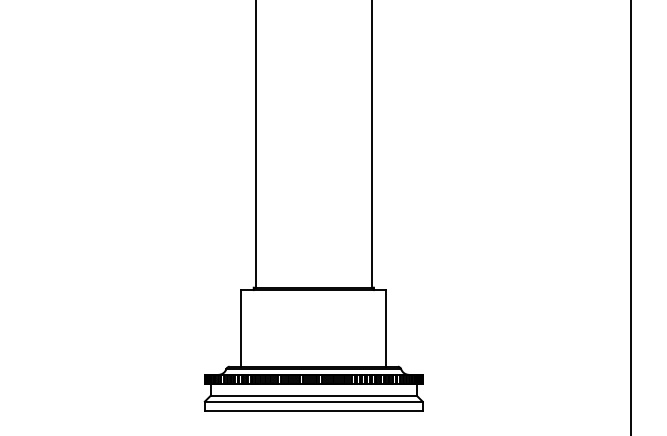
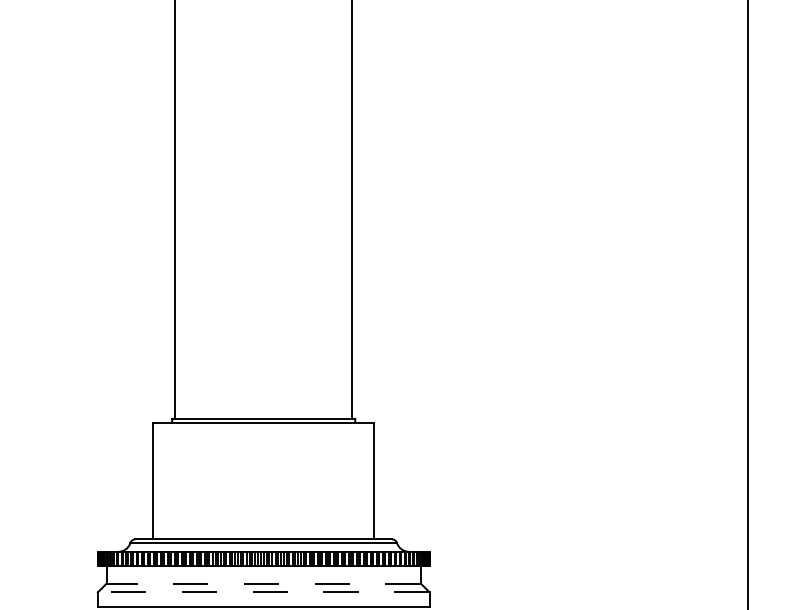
line: (313, 395) -> (263, 583), solid -> dashed
line: (313, 401) -> (263, 592), solid -> dashed

